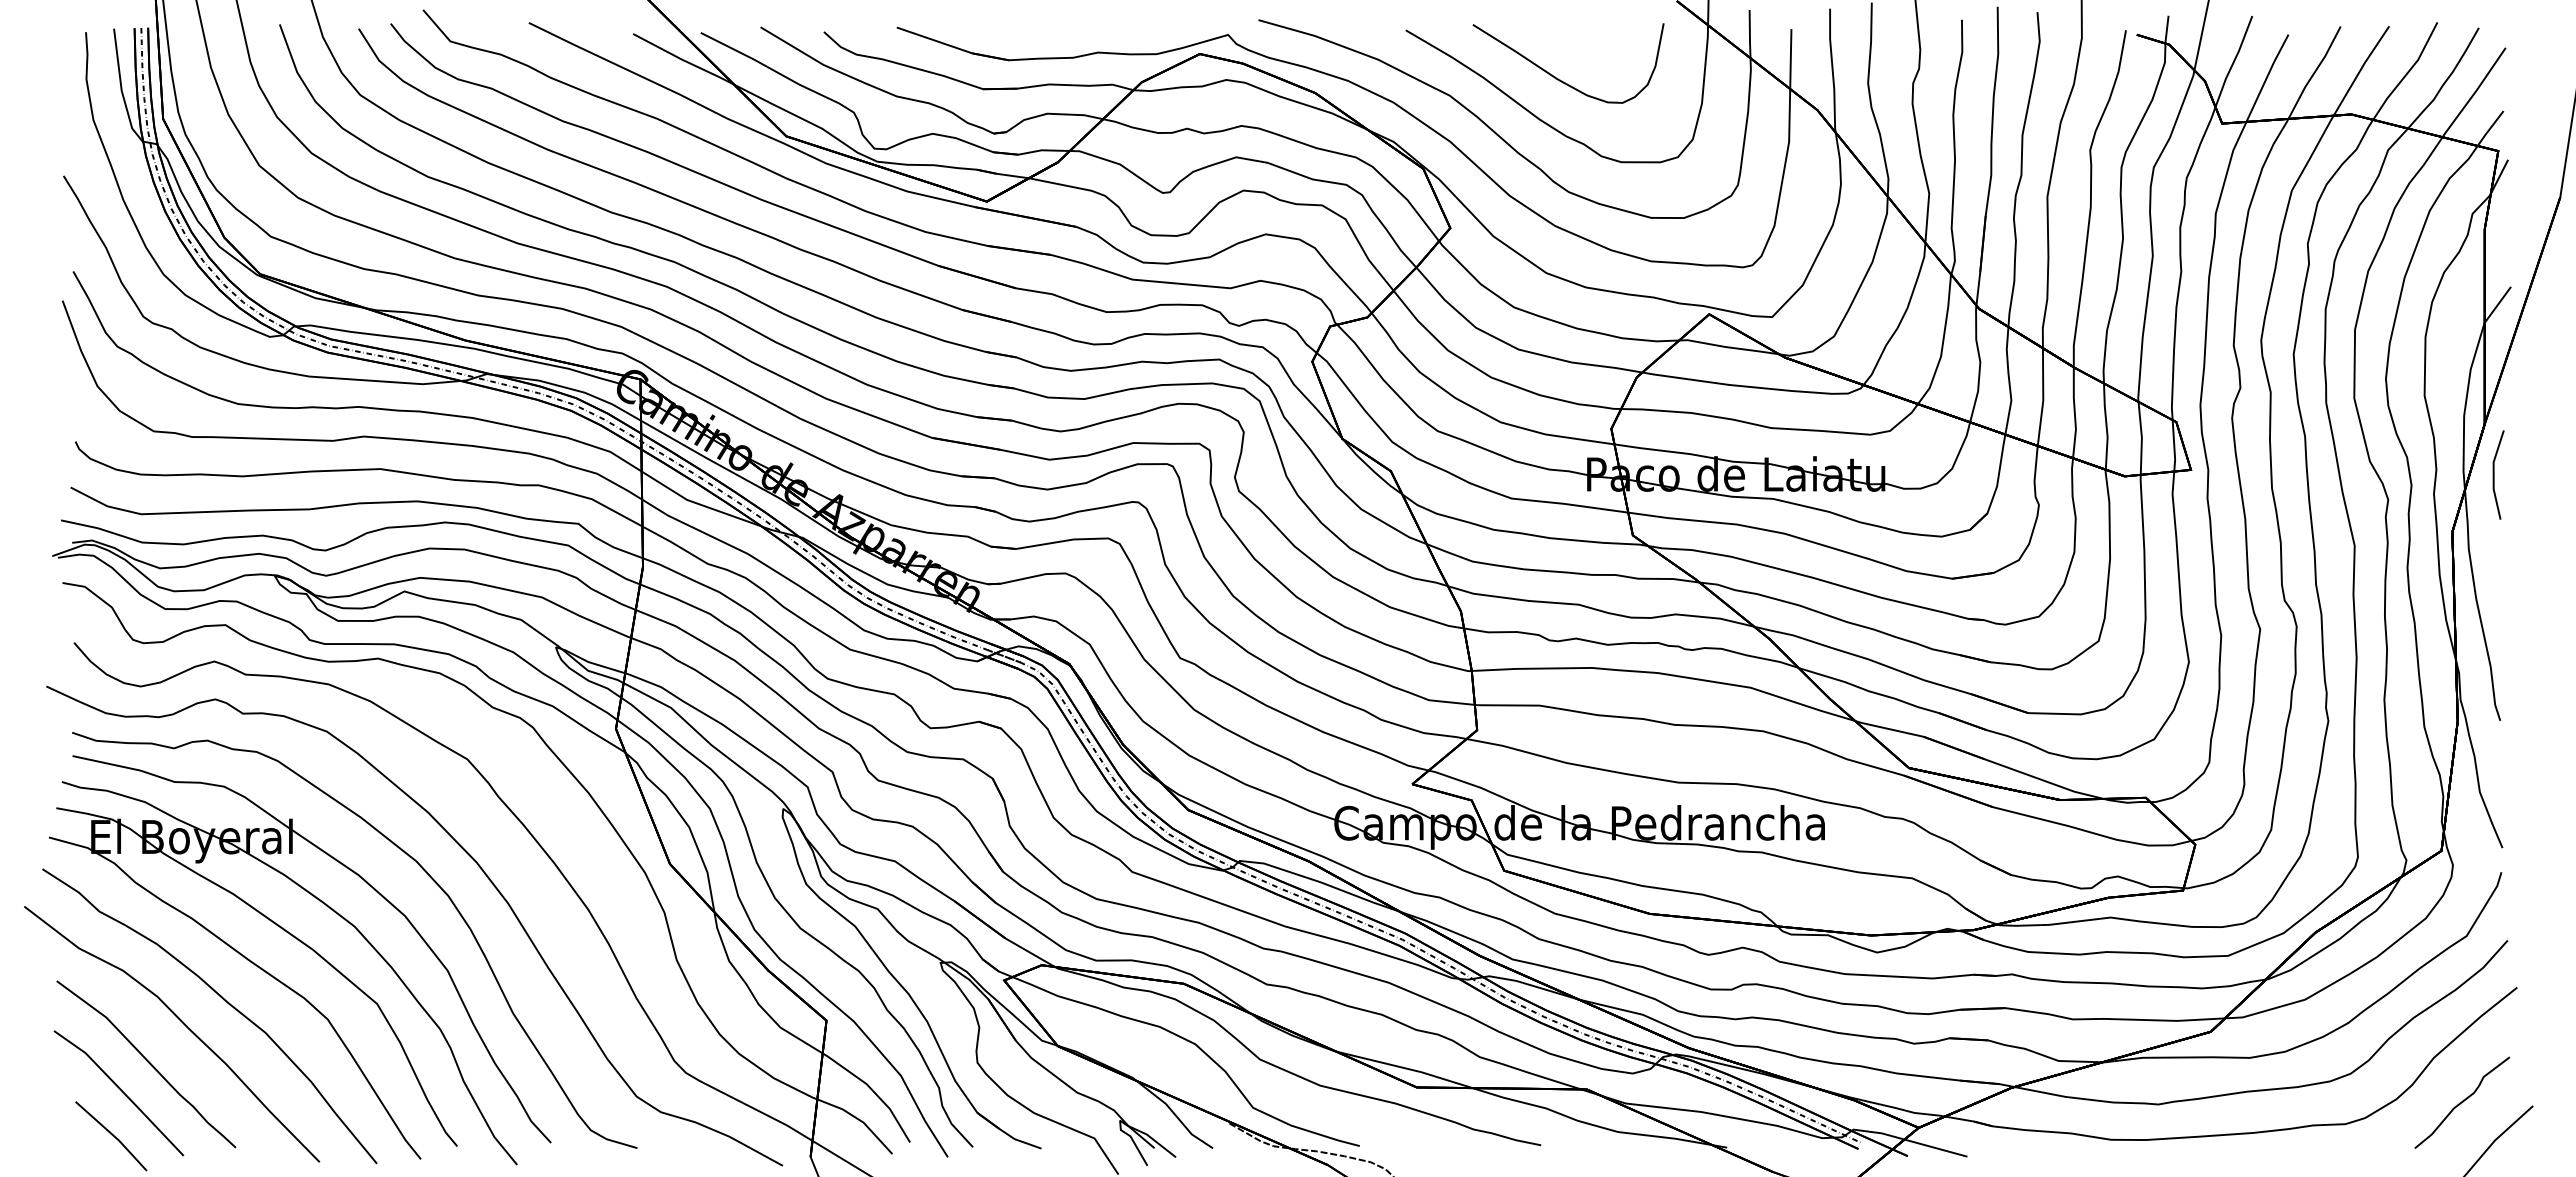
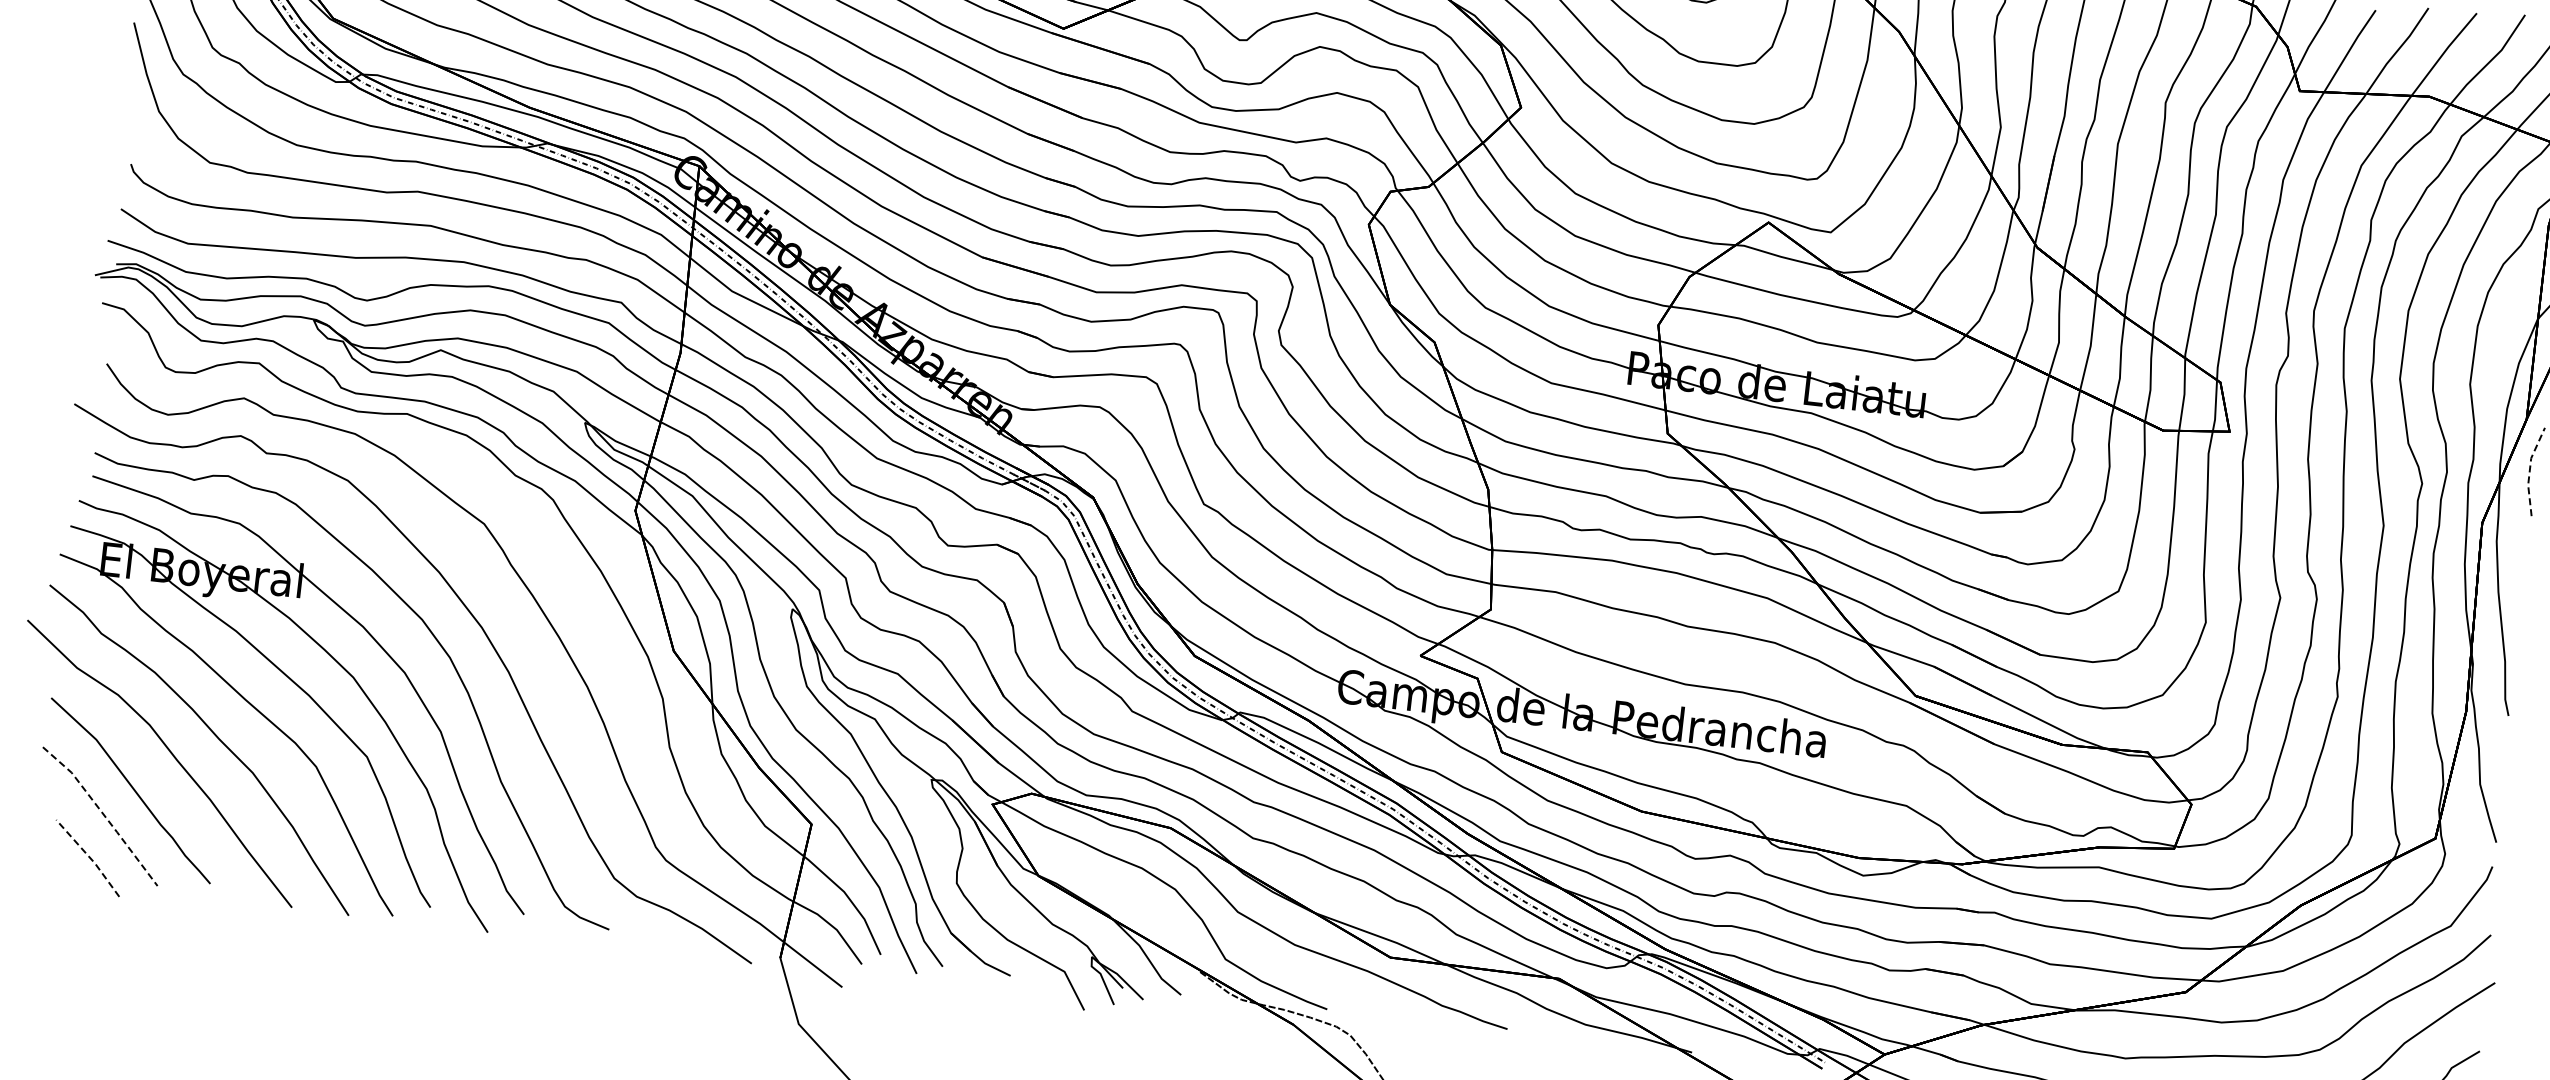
line: (2493, 474) -> (2529, 470), solid -> dashed
line: (121, 1090) -> (103, 813), solid -> dashed
line: (113, 1135) -> (90, 857), solid -> dashed

